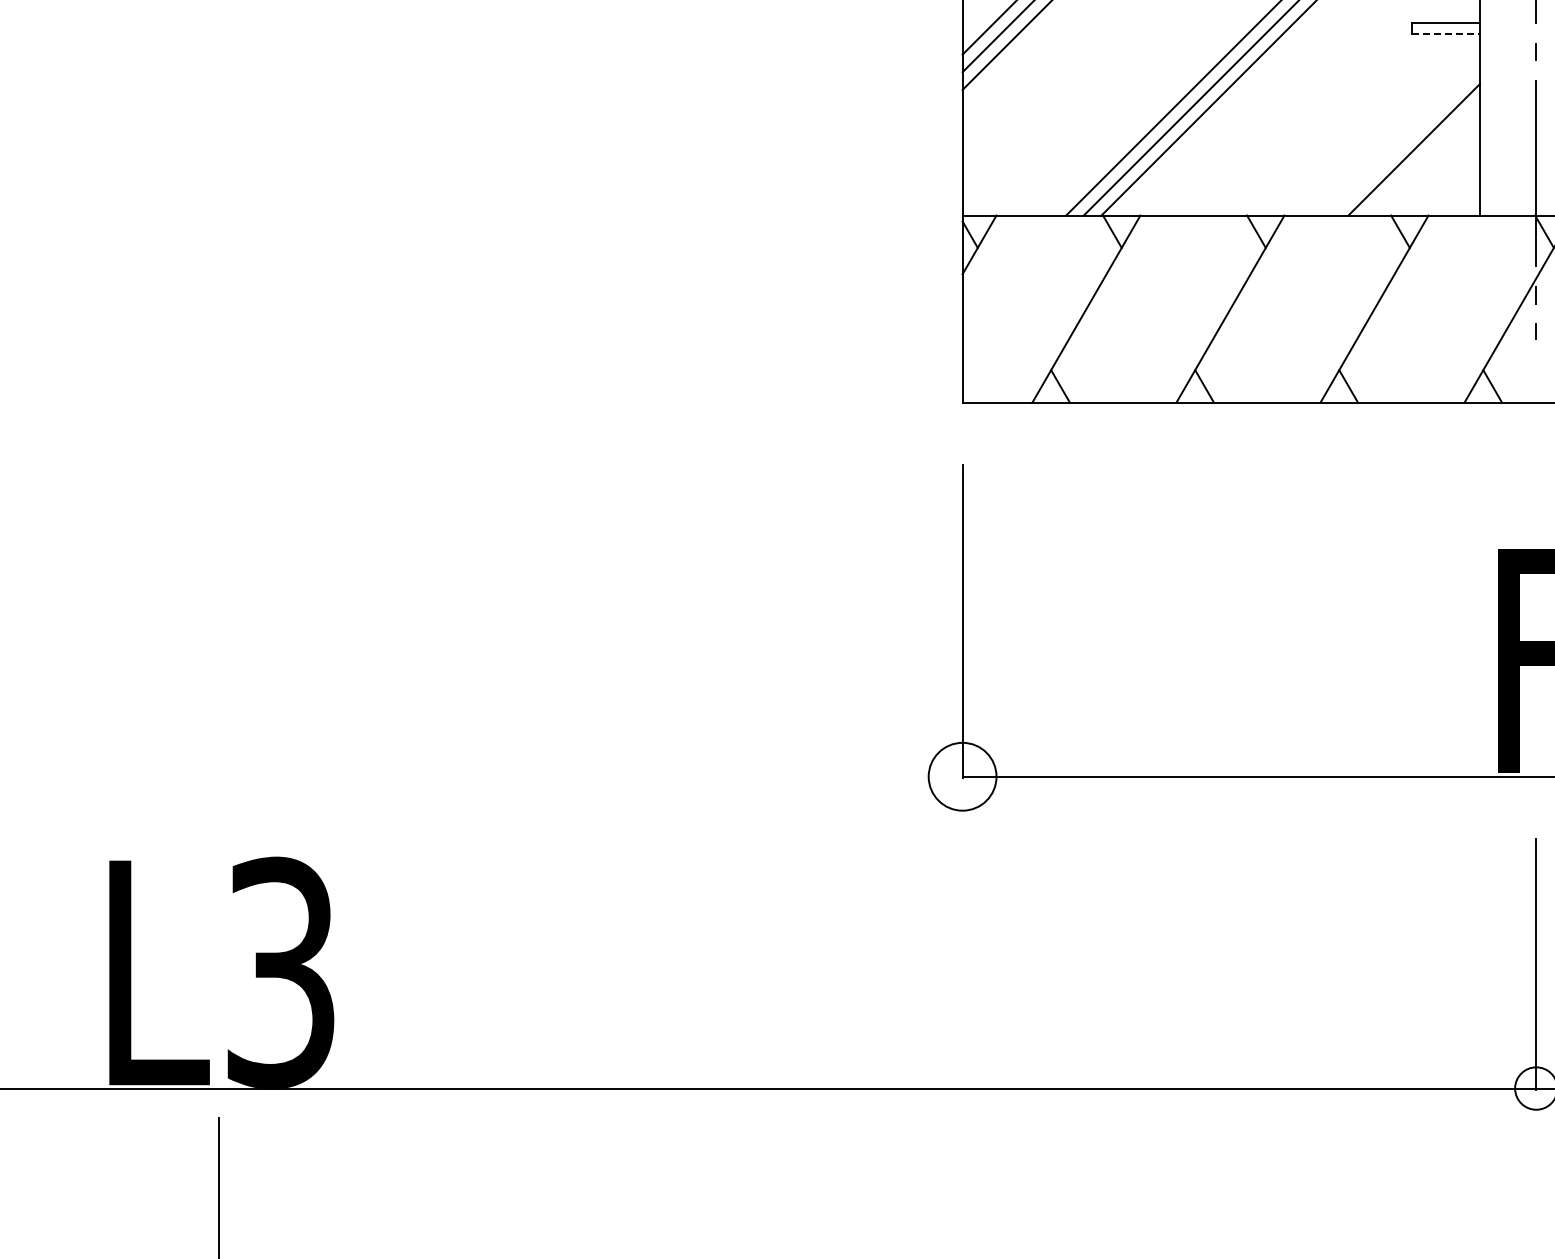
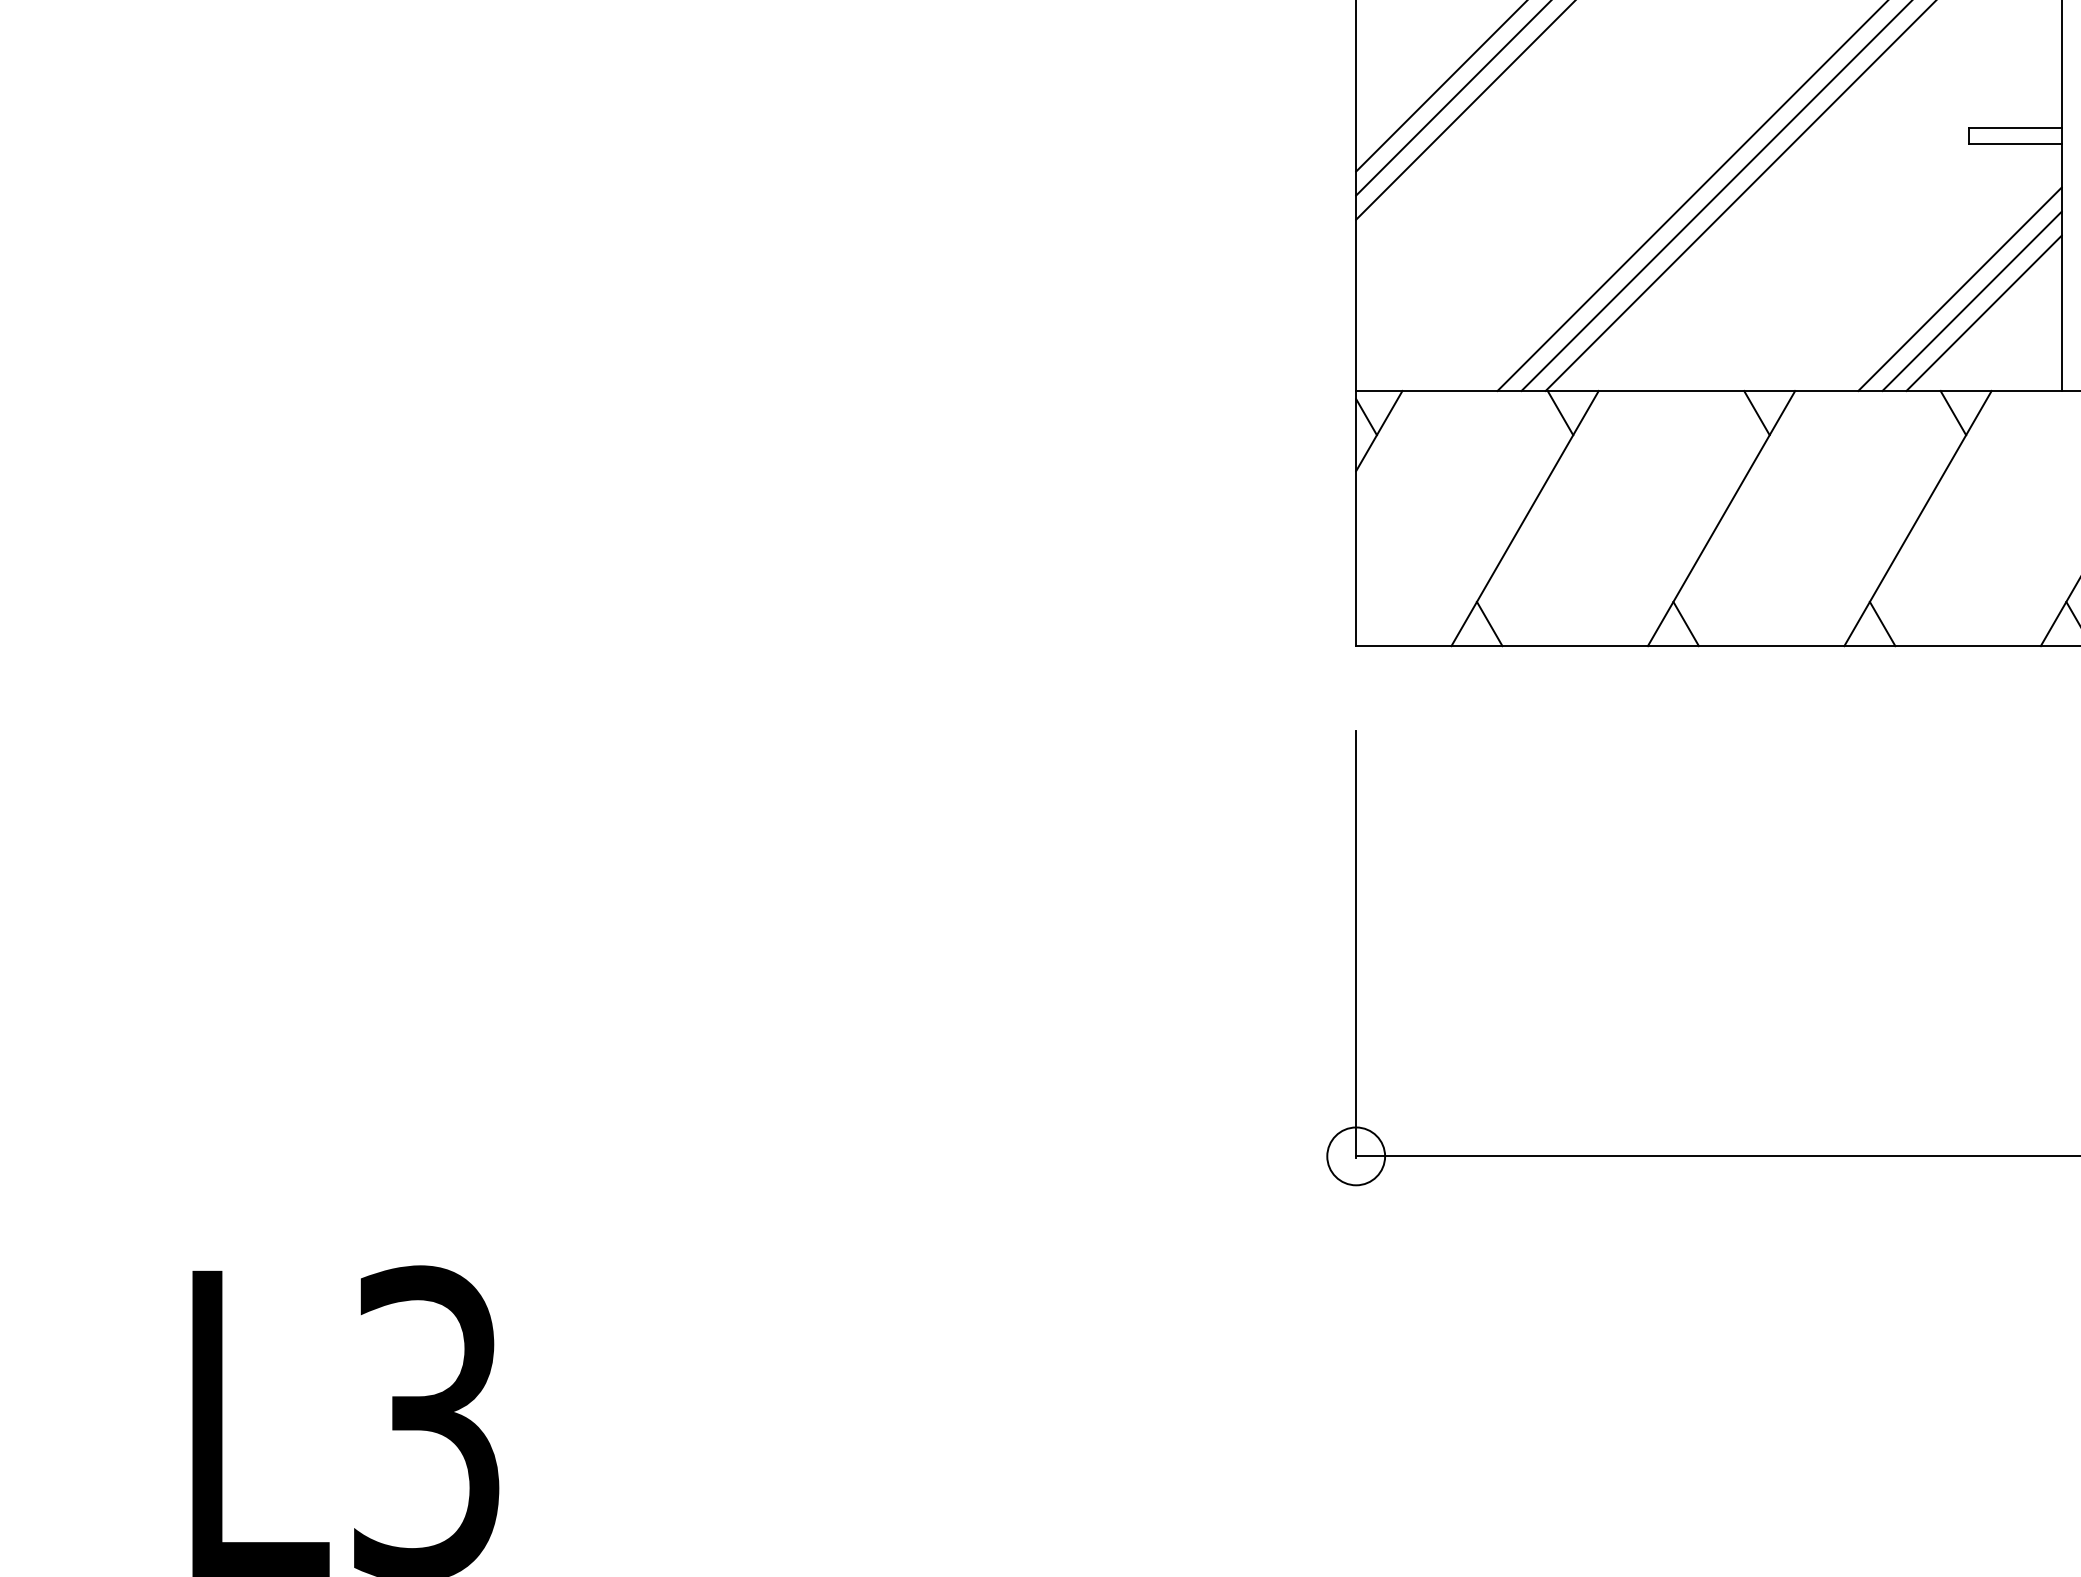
line: (1446, 34) -> (2016, 144), dashed -> solid
line: (1404, 140) -> (1958, 288), added
line: (1422, 158) -> (1983, 313), added
circle: (962, 776) -> (1356, 1156), size x0.62

